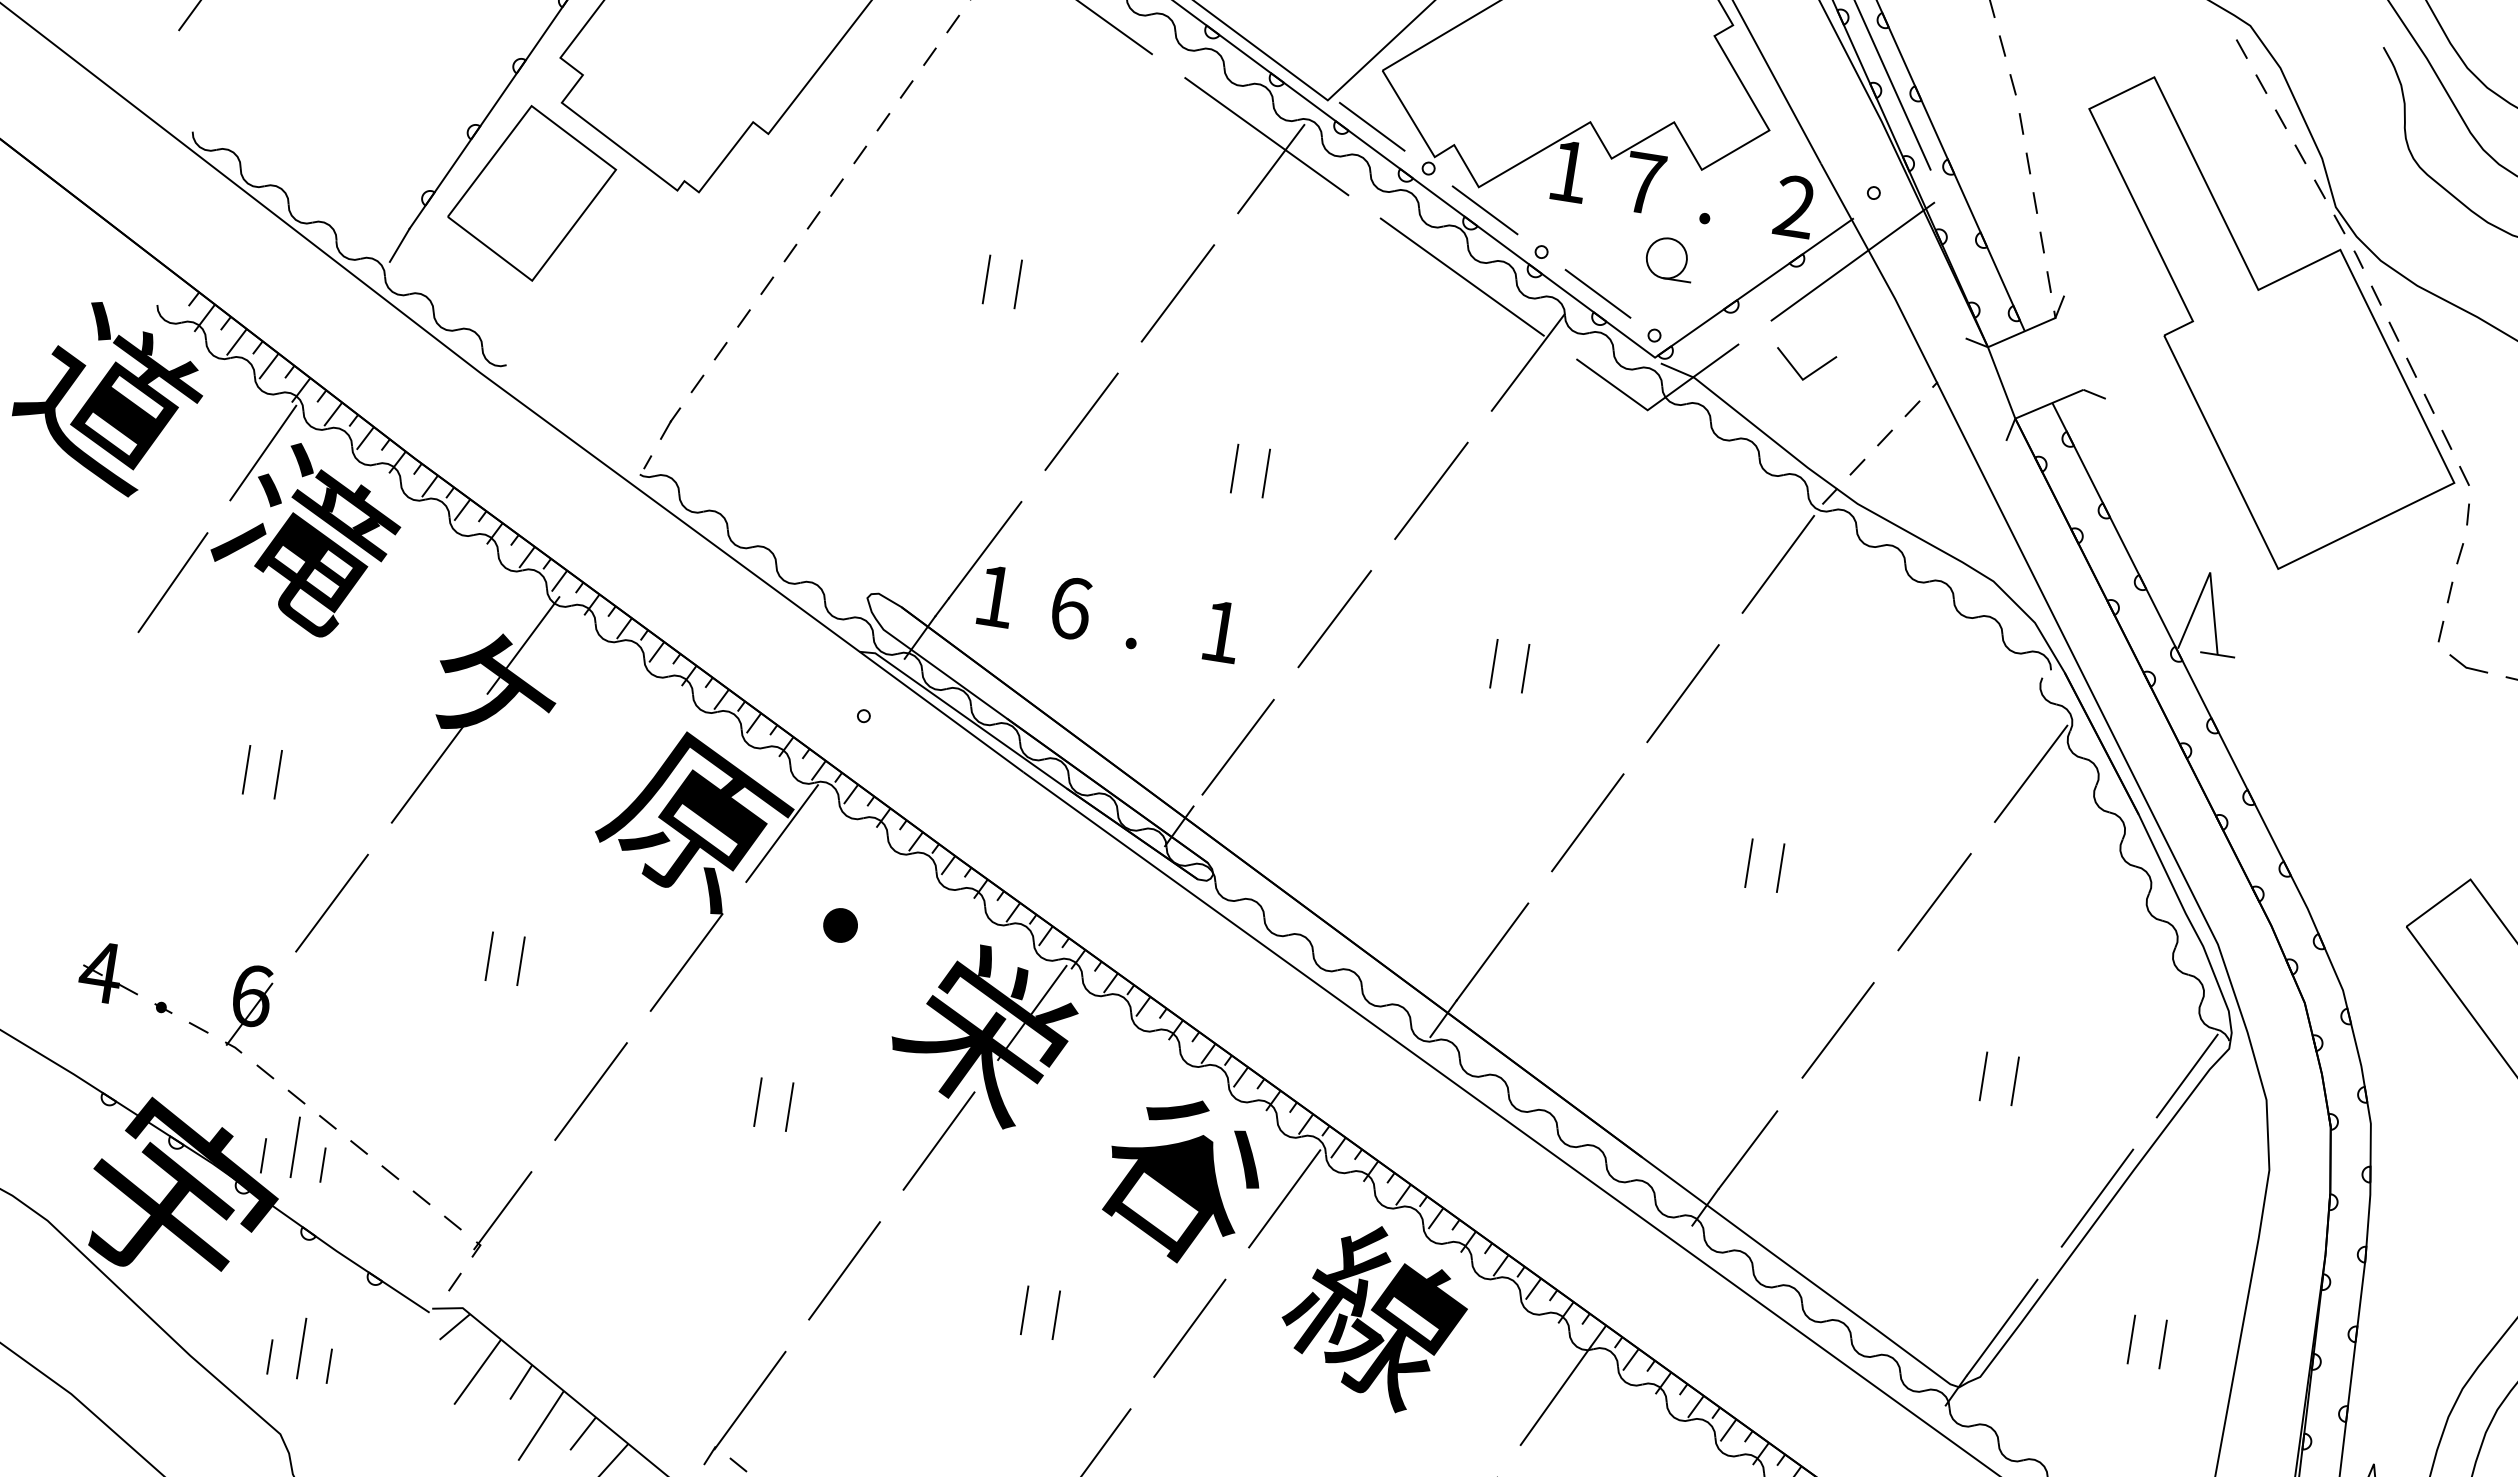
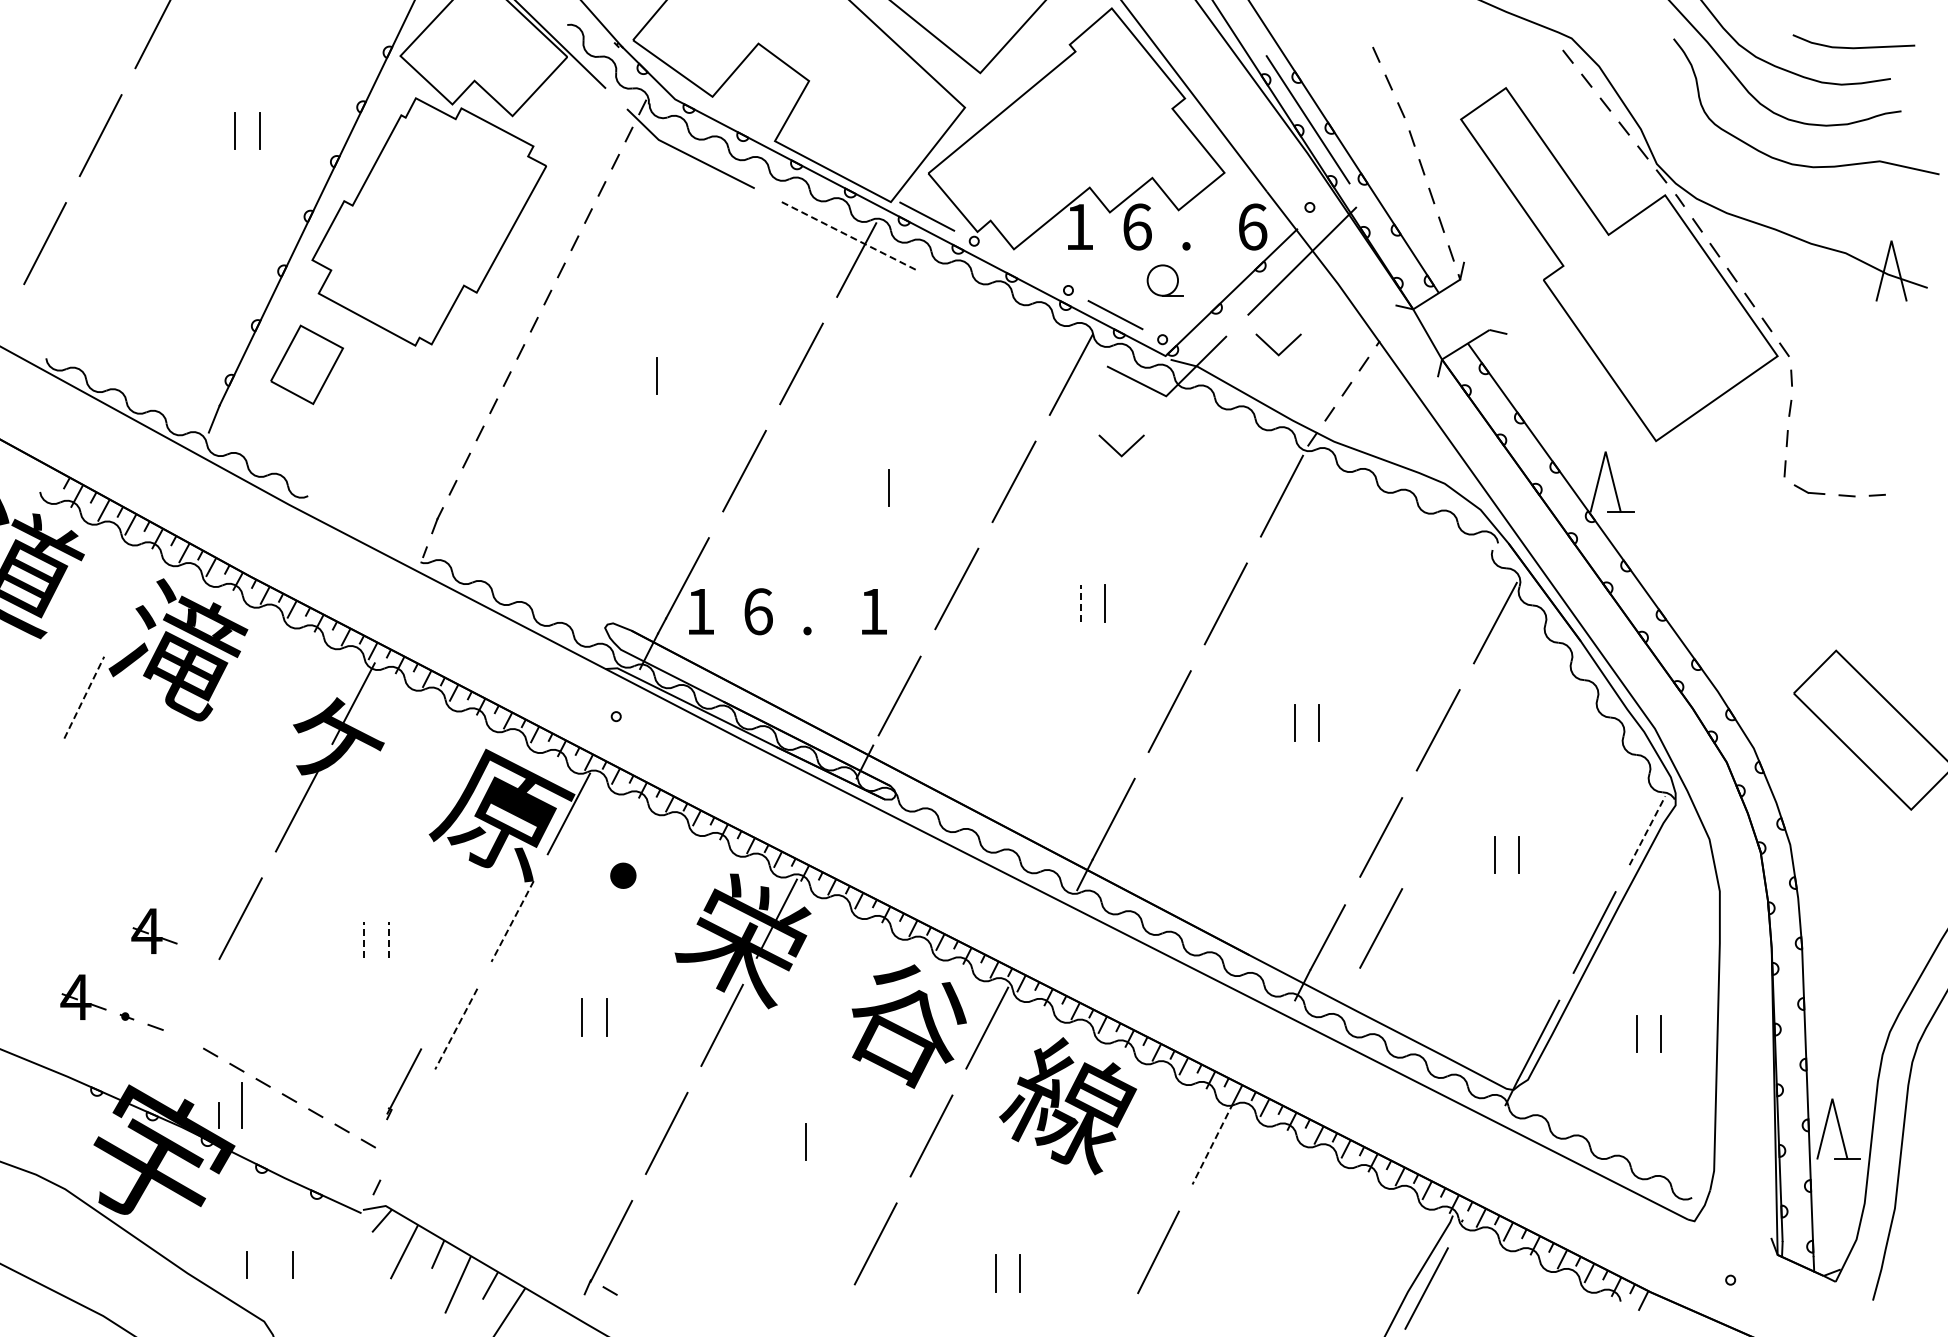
line: (1266, 136) -> (849, 236), solid -> dashed
text: (1644, 182) -> (1137, 226), 7 -> 6
part: (531, 192) -> (306, 364), size x0.6
text: (1795, 206) -> (1252, 226), 2 -> 6
line: (1485, 209) -> (1021, 265), removed
line: (1461, 277) -> (1011, 318), removed
line: (1018, 283) -> (681, 375), removed
line: (263, 453) -> (136, 590), removed
line: (1234, 468) -> (864, 488), removed
line: (1571, 470) -> (1116, 450), added
line: (173, 582) -> (84, 697), solid -> dashed
line: (1494, 663) -> (1081, 603), solid -> dashed
line: (247, 769) -> (161, 828), removed
line: (278, 774) -> (185, 828), removed
part: (217, 901) -> (154, 930), added
line: (489, 955) -> (364, 939), solid -> dashed
line: (520, 960) -> (388, 939), solid -> dashed
line: (686, 962) -> (512, 921), solid -> dashed
part: (249, 1009) -> (191, 1007), removed
line: (2187, 1075) -> (1647, 830), solid -> dashed
line: (591, 1092) -> (456, 1029), solid -> dashed
line: (1819, 1149) -> (1381, 928), added
line: (322, 1165) -> (264, 1115), removed
part: (502, 1214) -> (404, 1084), moved
line: (1056, 1314) -> (830, 1141), removed
line: (301, 1347) -> (269, 1254), removed
line: (1555, 1395) -> (1212, 1143), solid -> dashed

